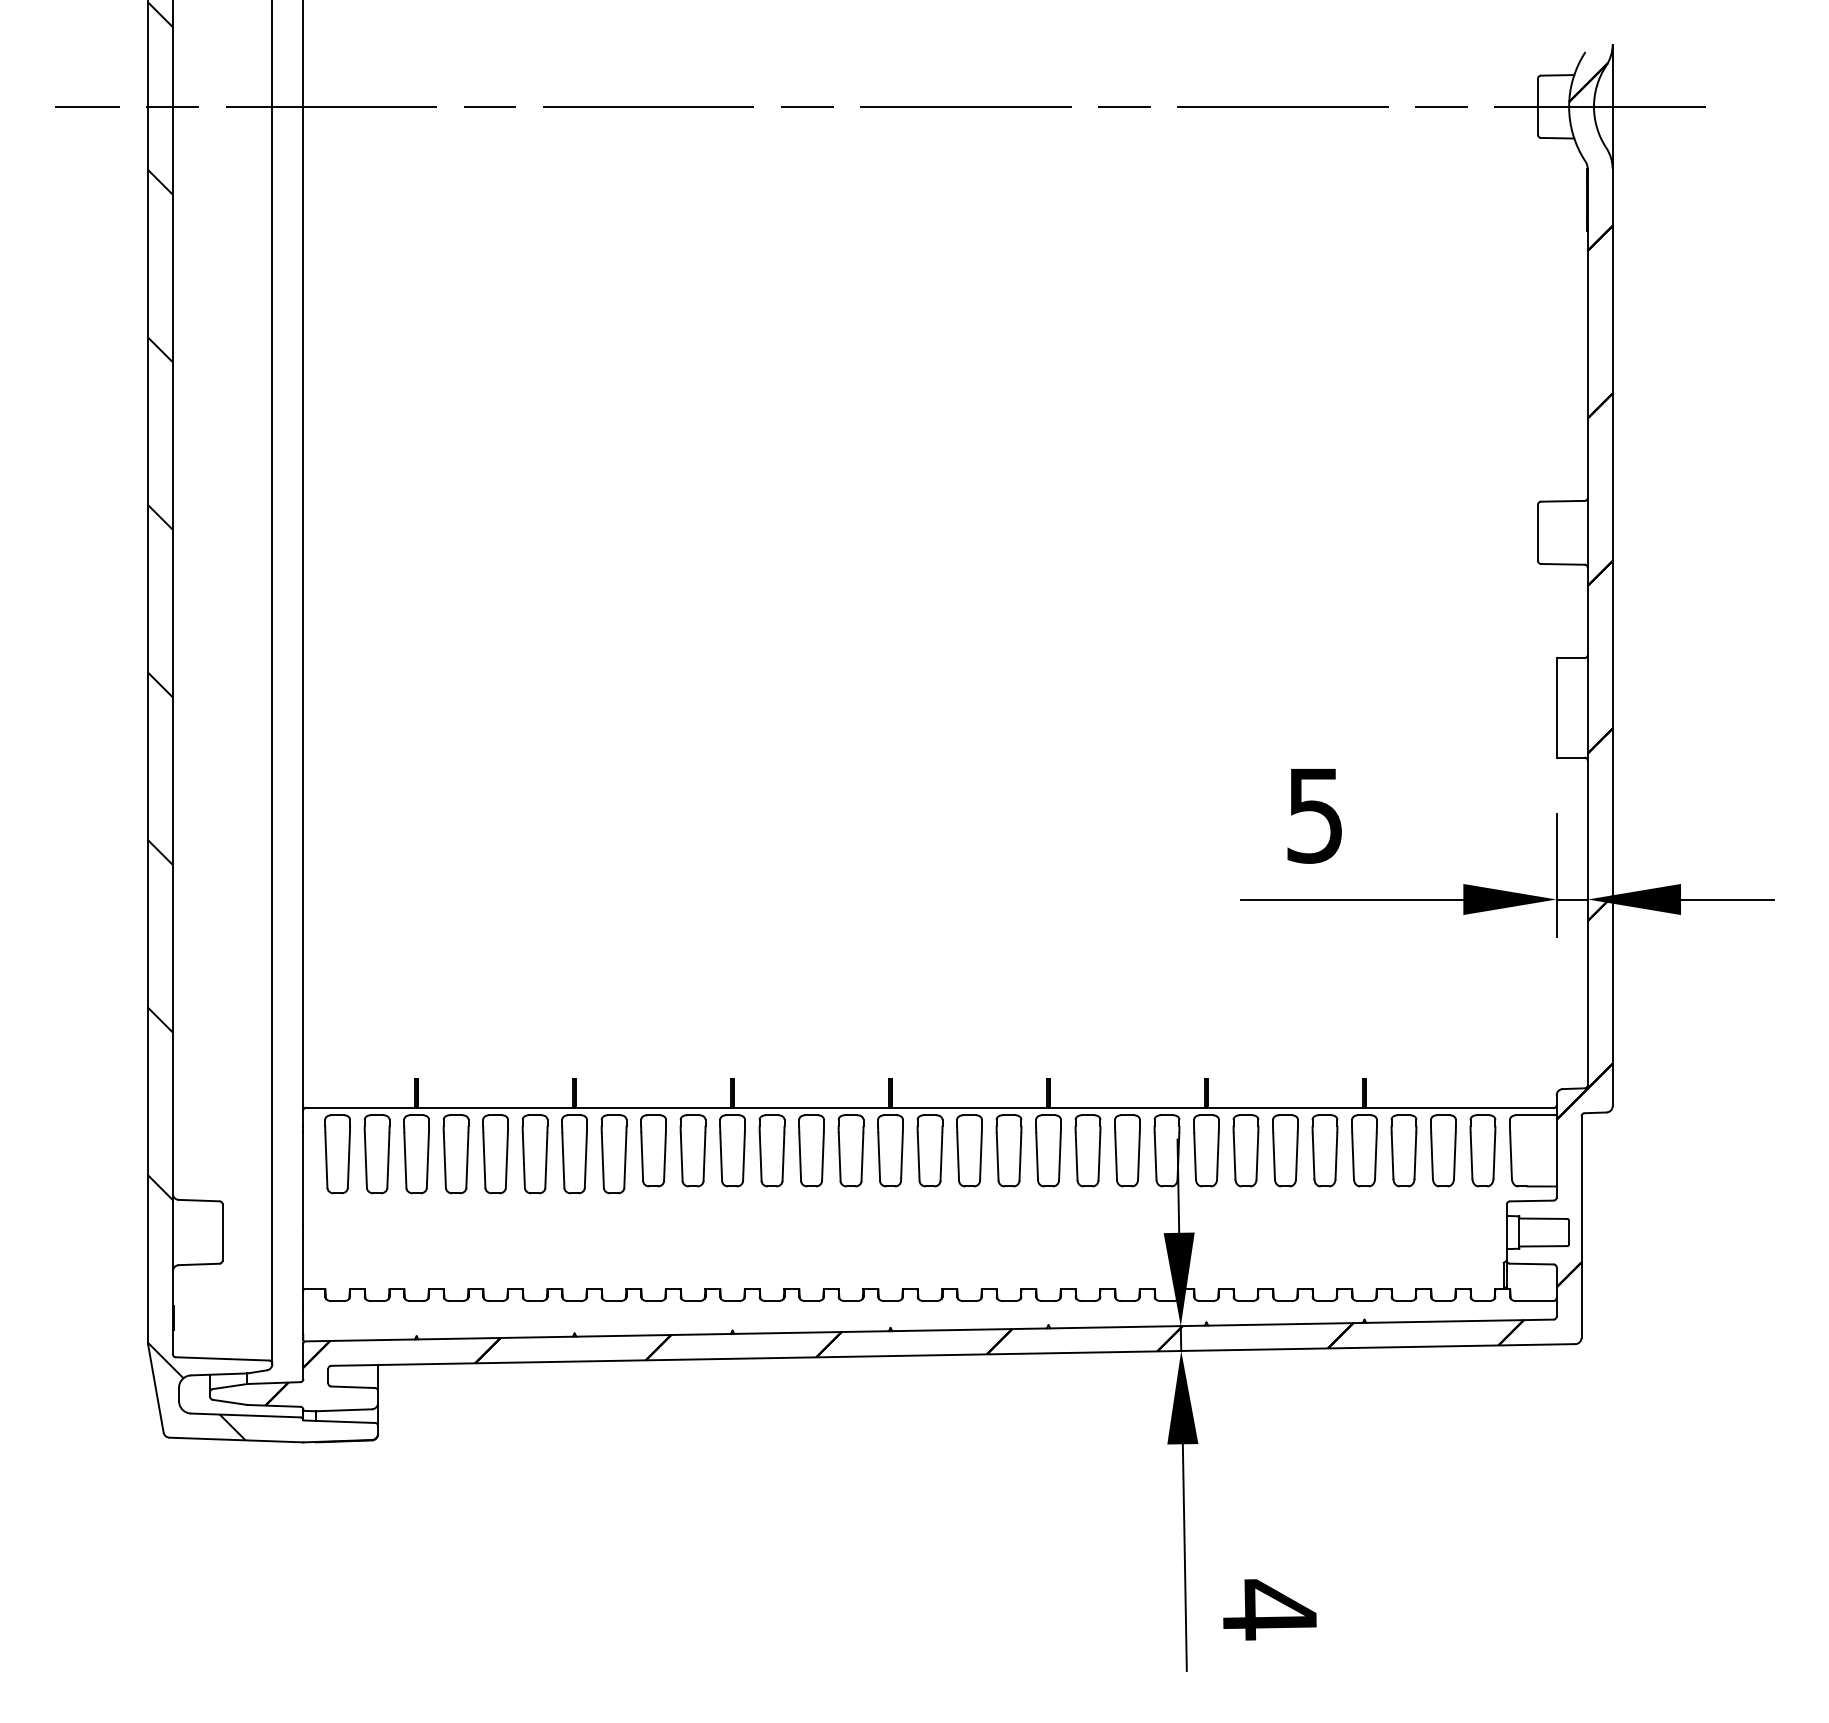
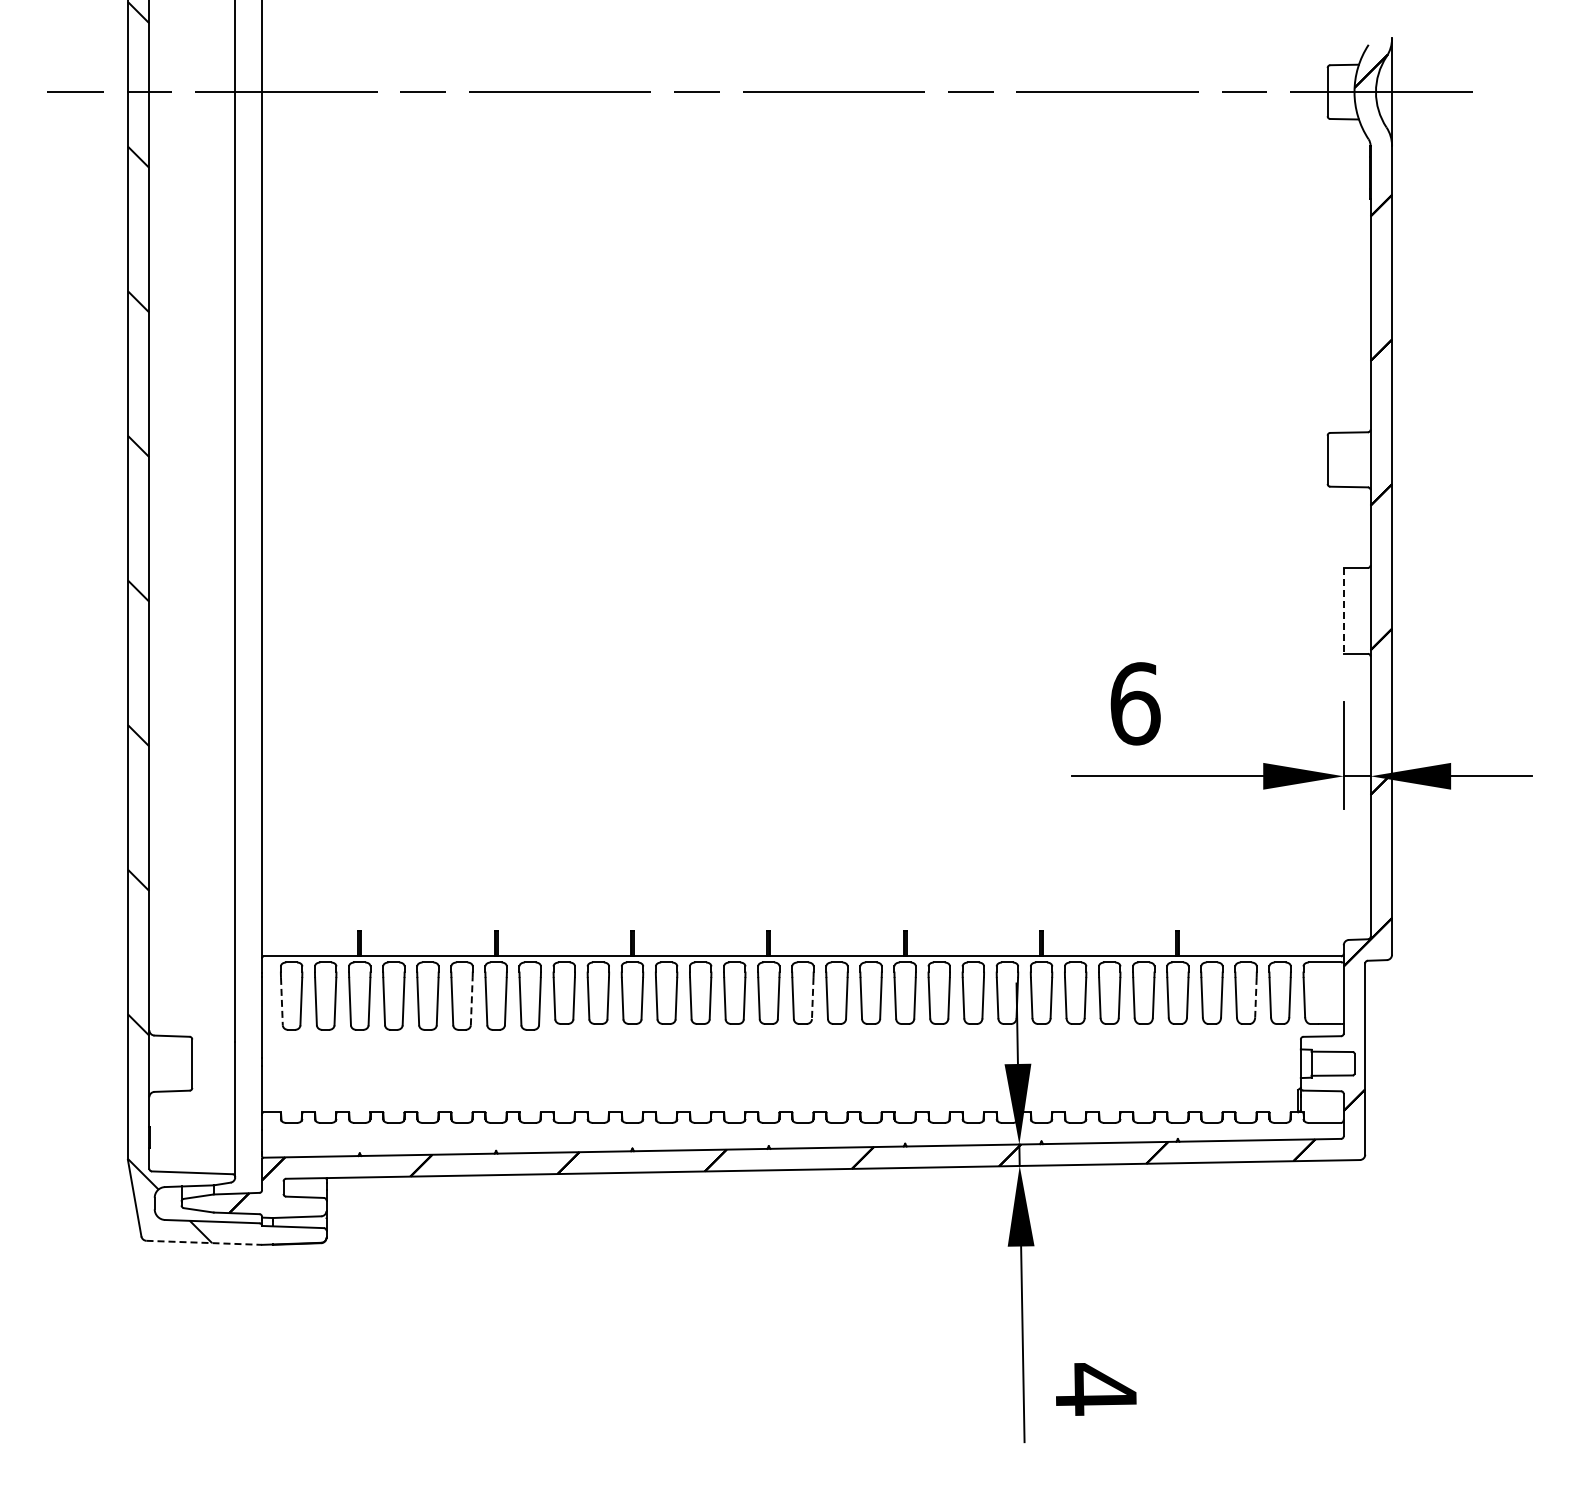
line: (1556, 707) -> (1343, 610), solid -> dashed
text: (1315, 815) -> (1135, 703), 5 -> 6
line: (1454, 1155) -> (1255, 997), solid -> dashed
line: (941, 1156) -> (812, 998), solid -> dashed
line: (325, 1160) -> (281, 1001), solid -> dashed
line: (546, 1160) -> (471, 1001), solid -> dashed
line: (236, 1439) -> (204, 1242), solid -> dashed

